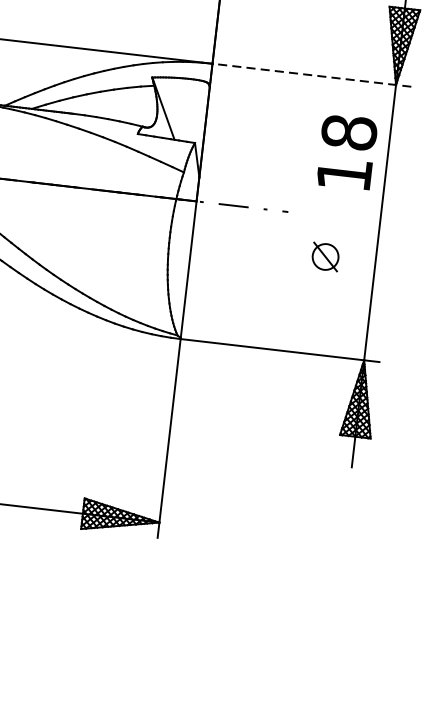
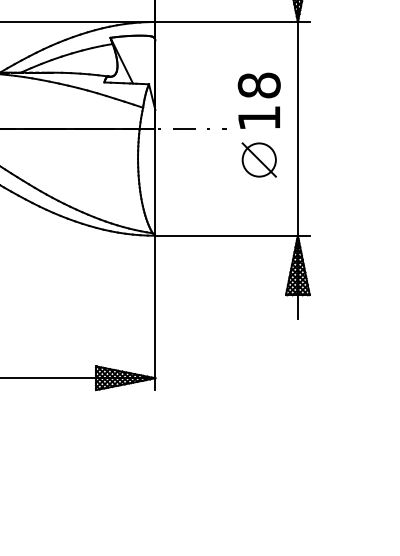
line: (311, 75) -> (232, 22), dashed -> solid
text: (346, 151) -> (258, 100), moved
part: (324, 256) -> (258, 159), size x1.67

